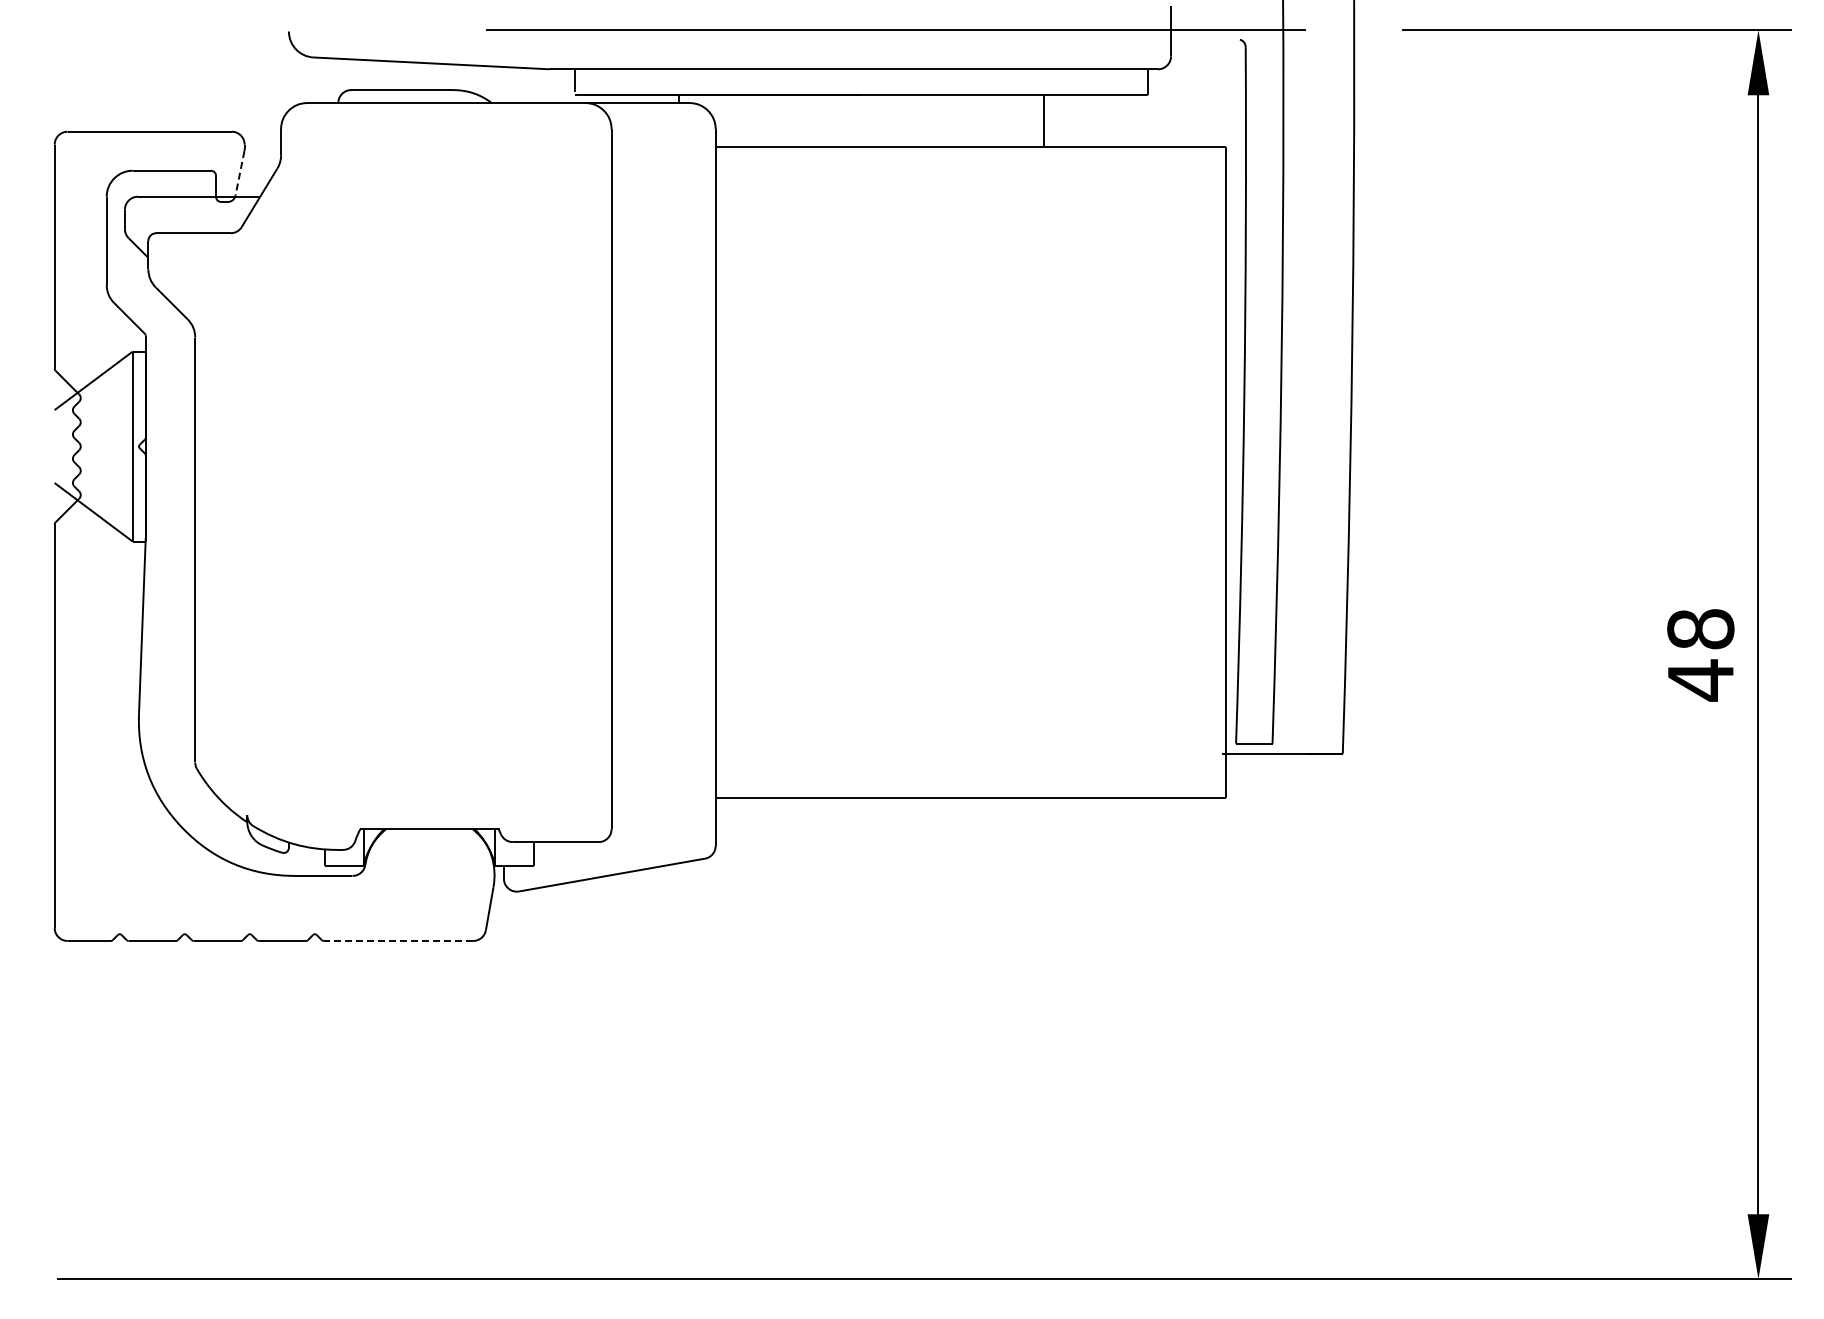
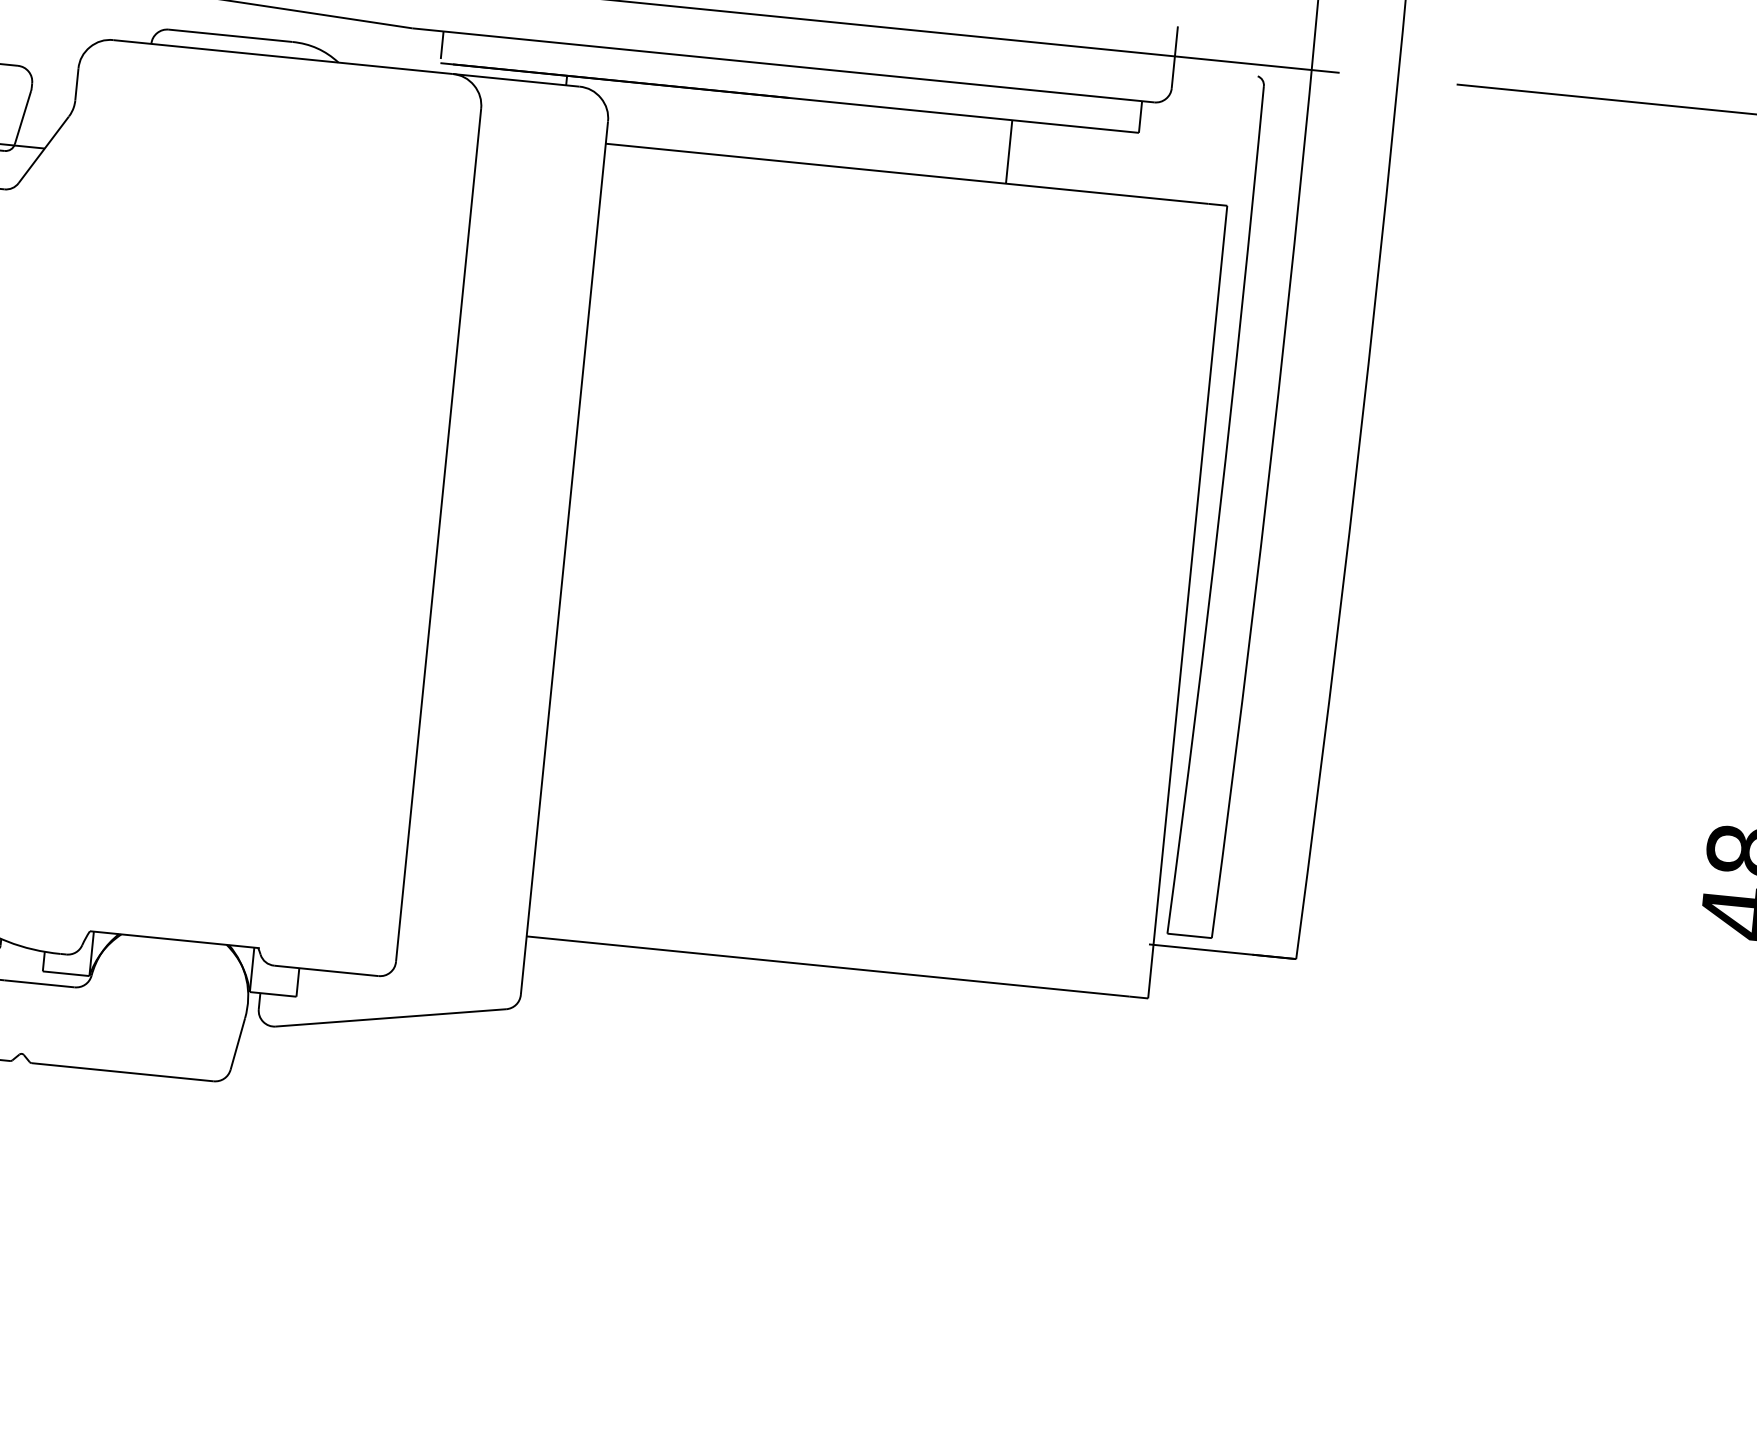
line: (239, 173) -> (22, 117), dashed -> solid
line: (398, 941) -> (122, 1072), dashed -> solid

